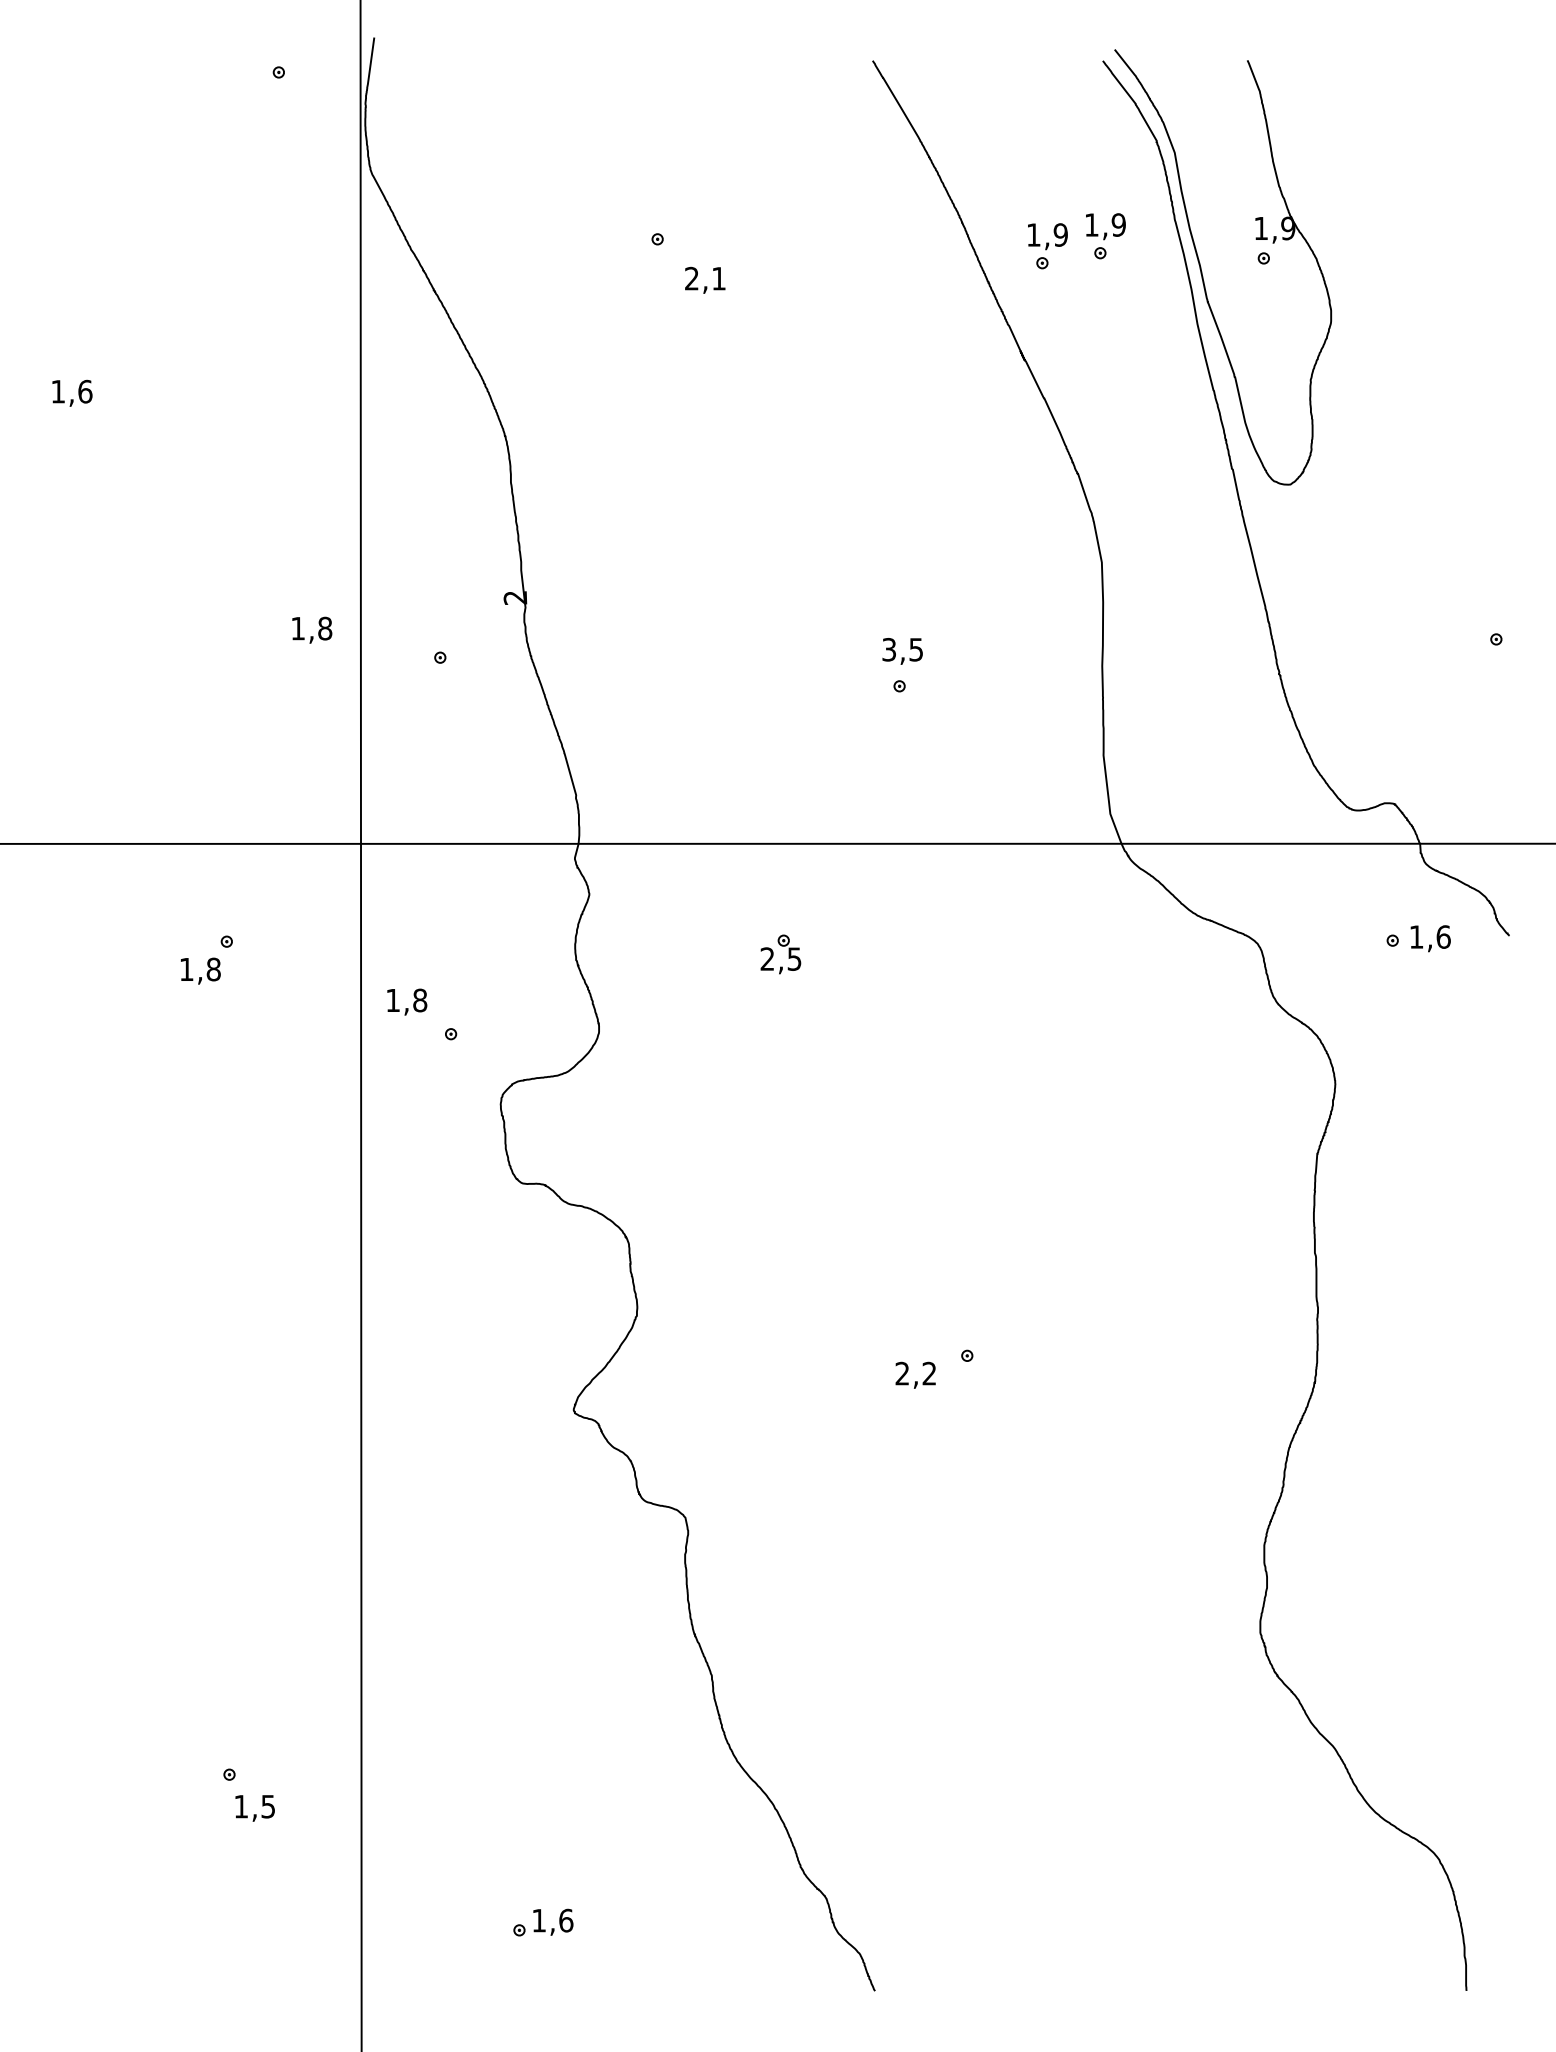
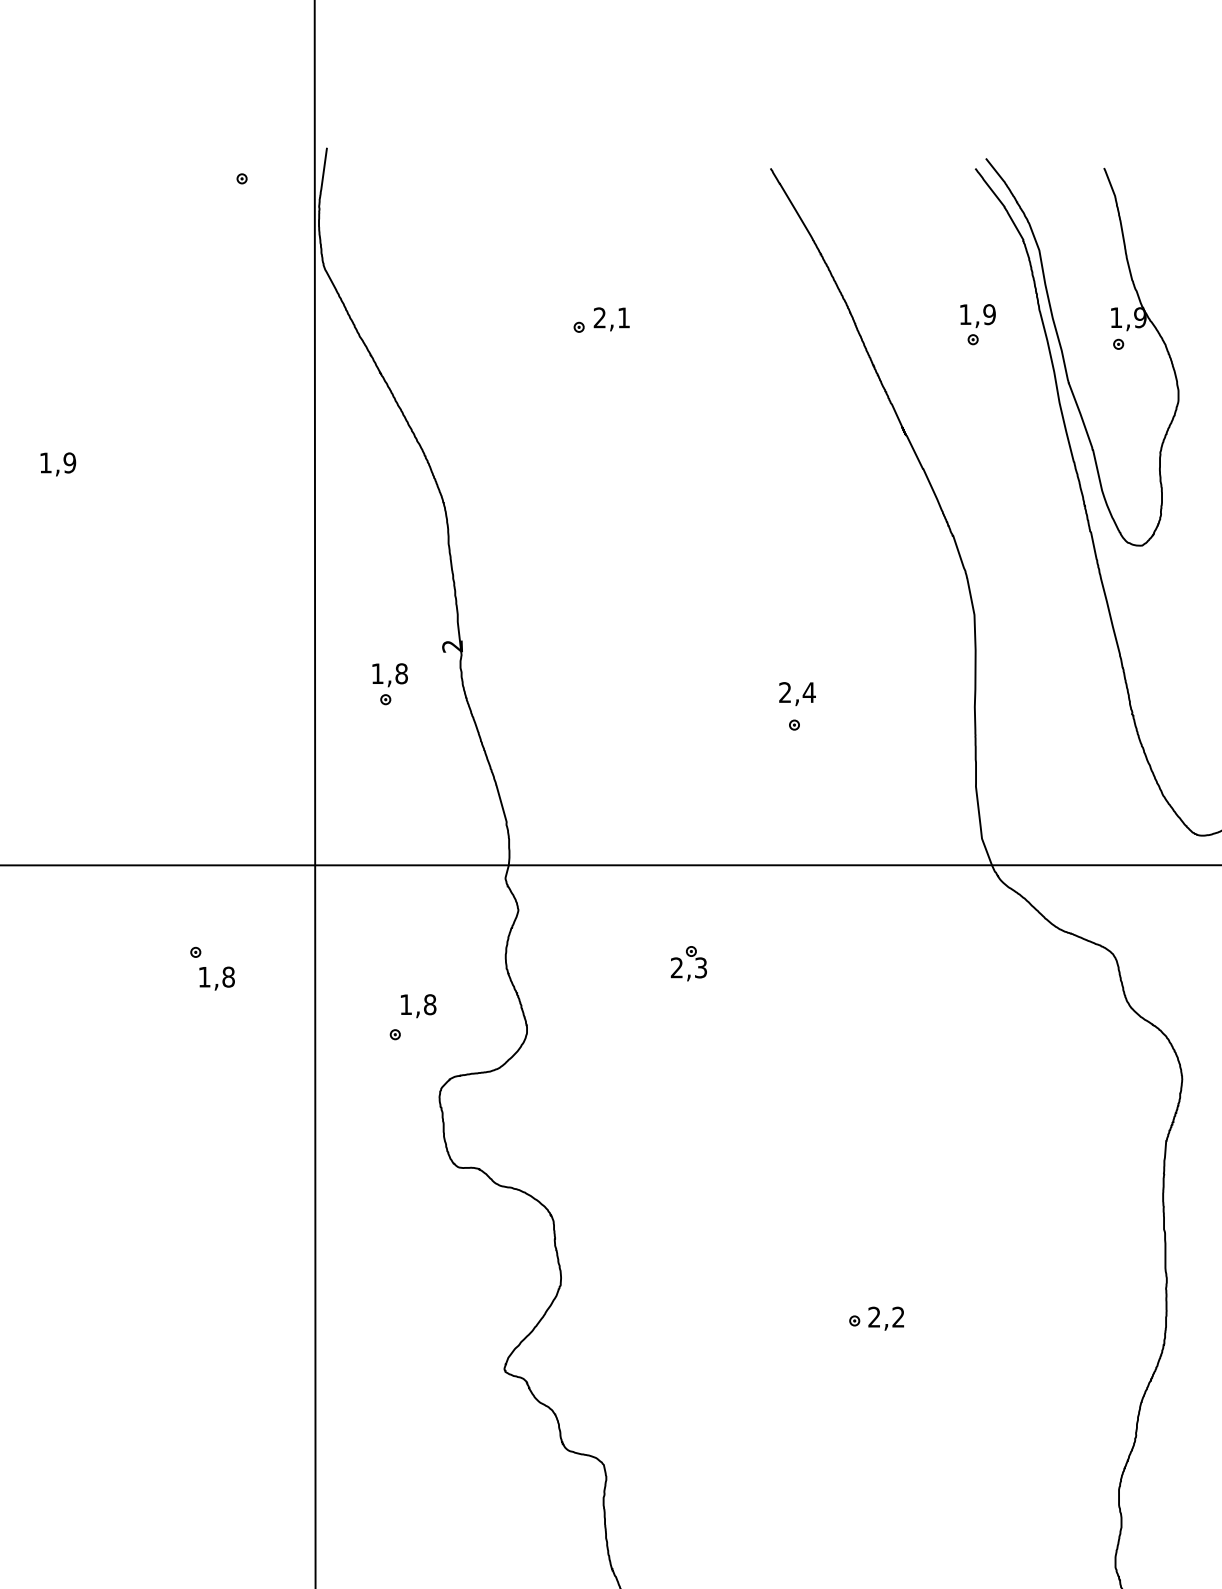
part: (1047, 246) -> (926, 333), removed
text: (705, 279) -> (611, 318), moved
text: (85, 391) -> (70, 462), 1,6 -> 1,9
text: (312, 629) -> (390, 674), moved
text: (902, 649) -> (797, 692), 3,5 -> 2,4
text: (794, 958) -> (700, 967), 2,5 -> 2,3
text: (200, 970) -> (216, 978), moved
text: (407, 1001) -> (418, 1005), moved
text: (915, 1374) -> (886, 1317), moved

